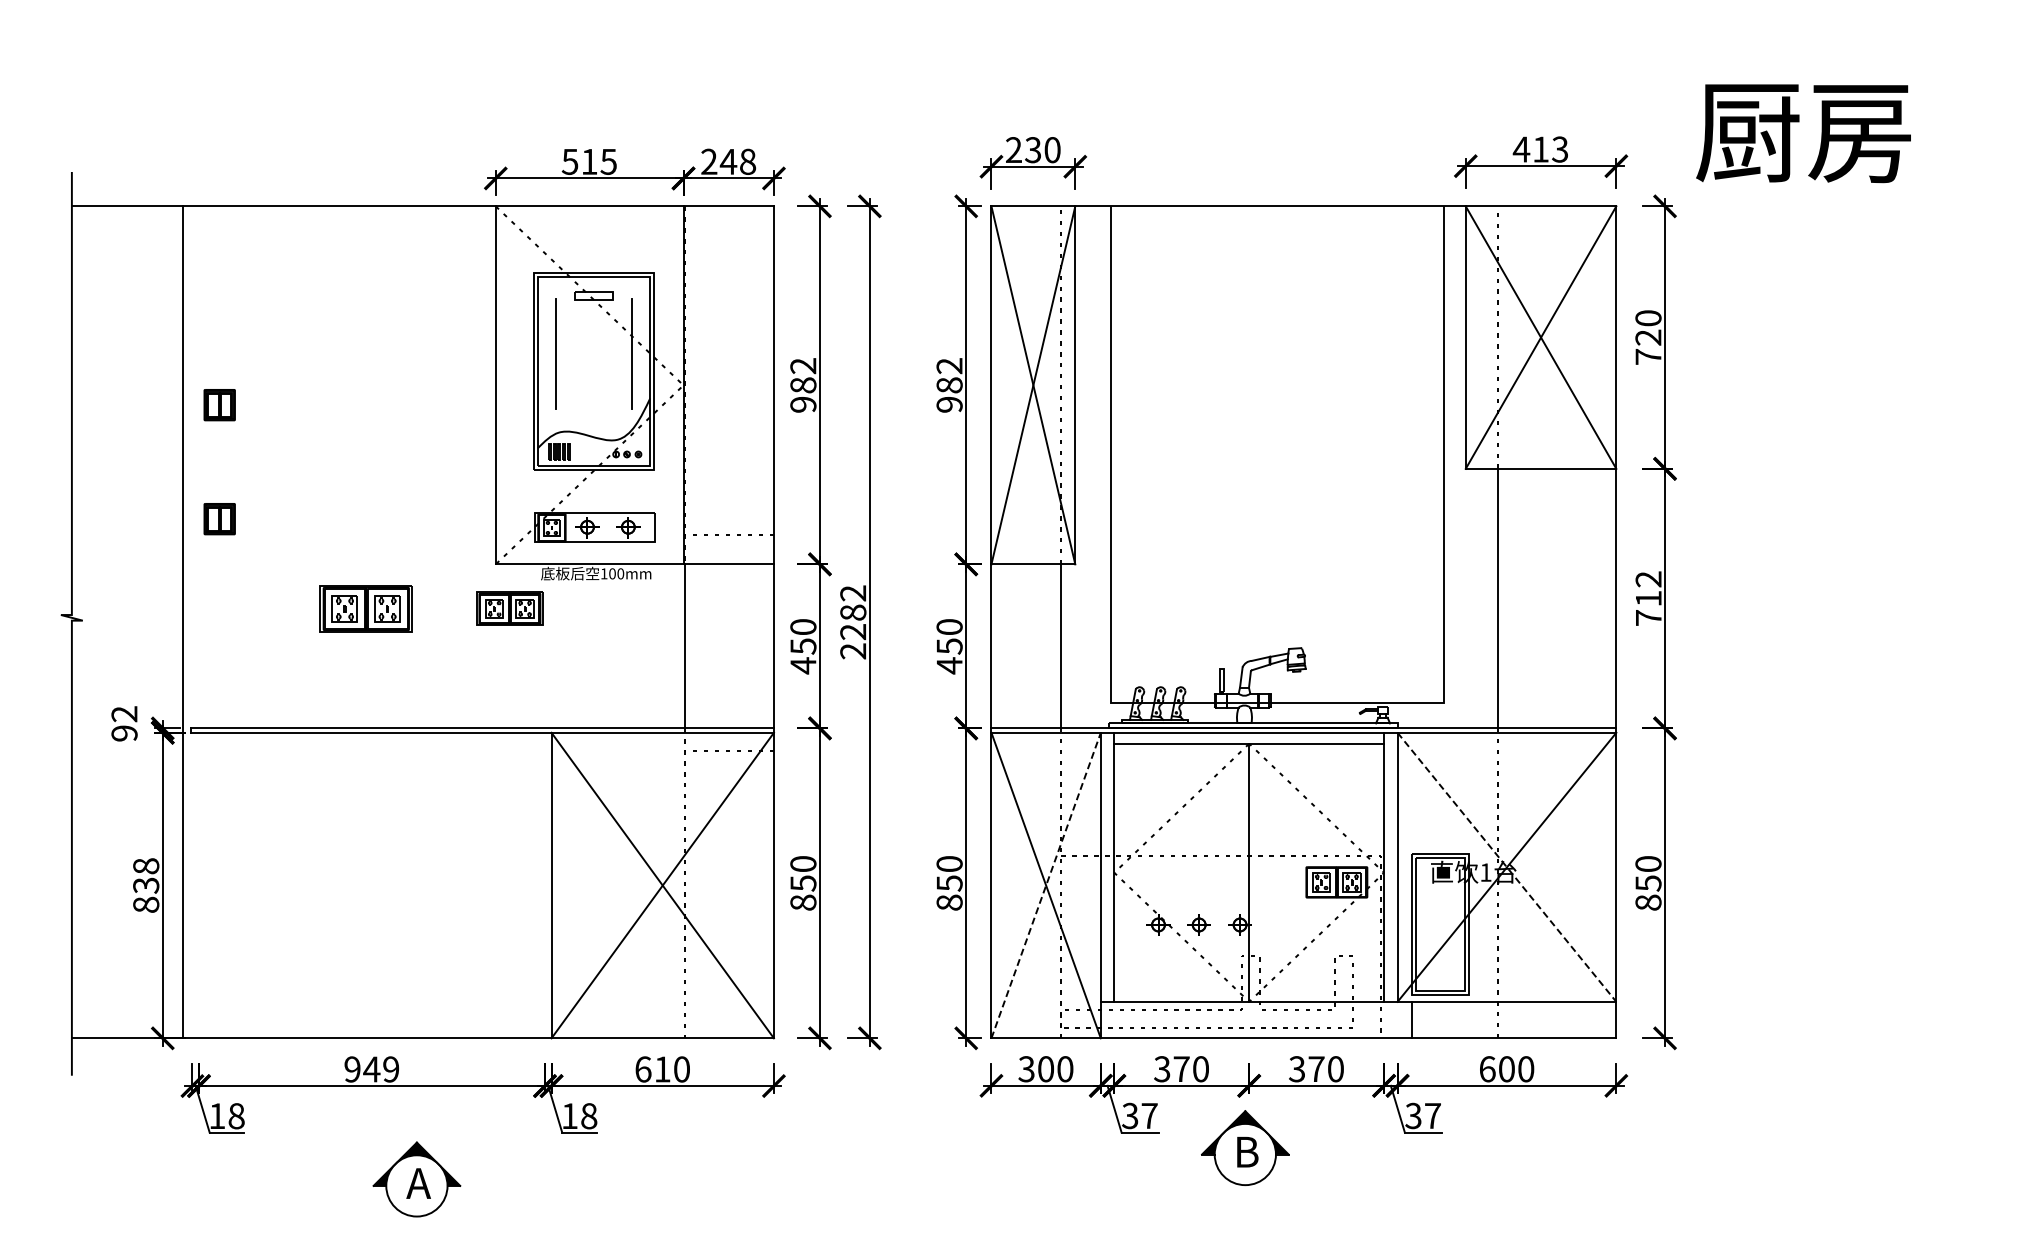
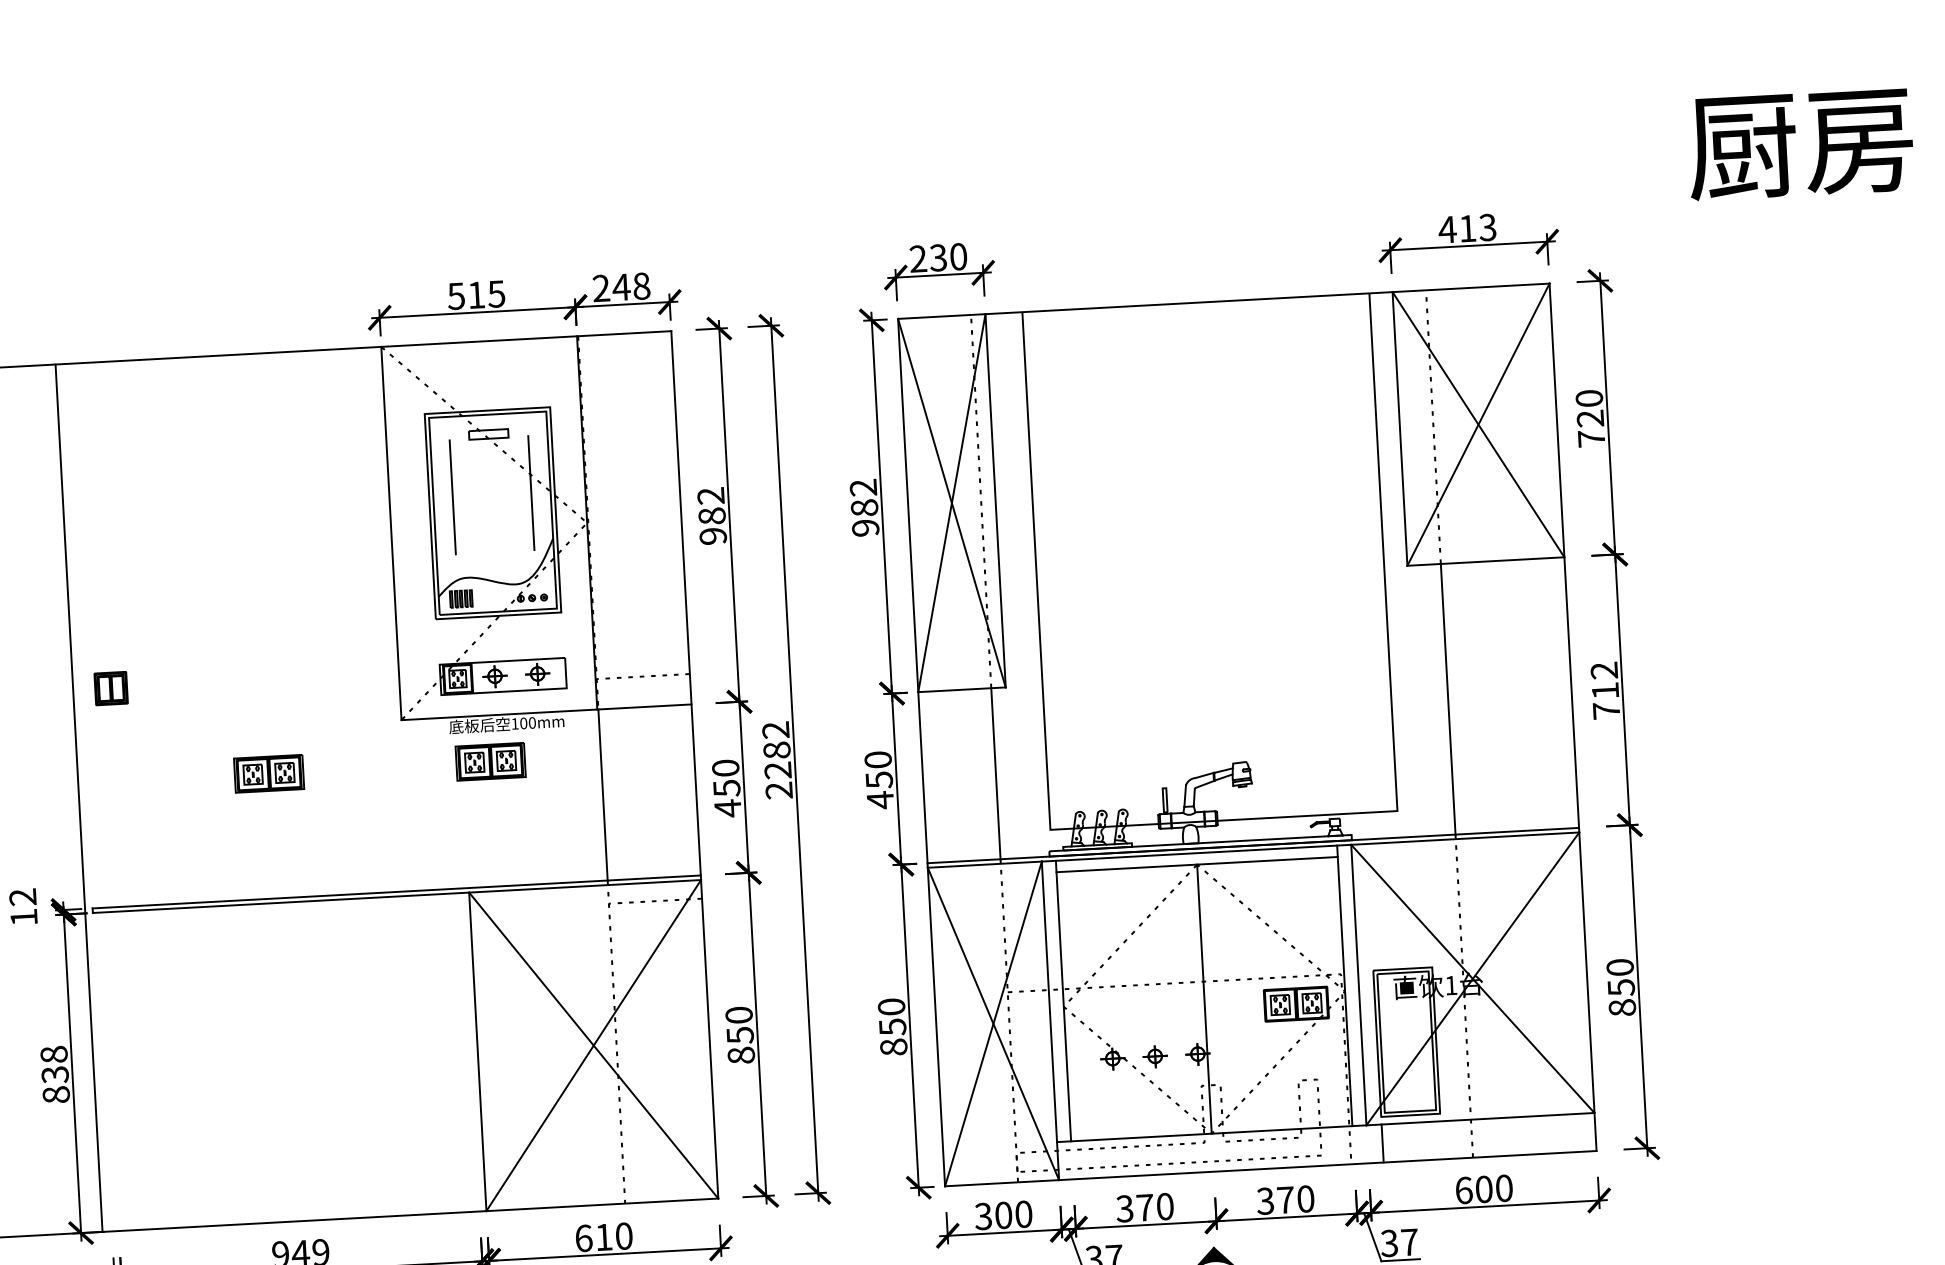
text: (1803, 133) -> (1800, 144), moved
part: (219, 405) -> (104, 570), removed
part: (366, 608) -> (269, 773), size x0.71
part: (509, 608) -> (490, 761), moved
text: (124, 733) -> (23, 917), 92 -> 12
line: (1507, 867) -> (1473, 979), dashed -> solid
line: (1046, 885) -> (993, 1023), dashed -> solid

